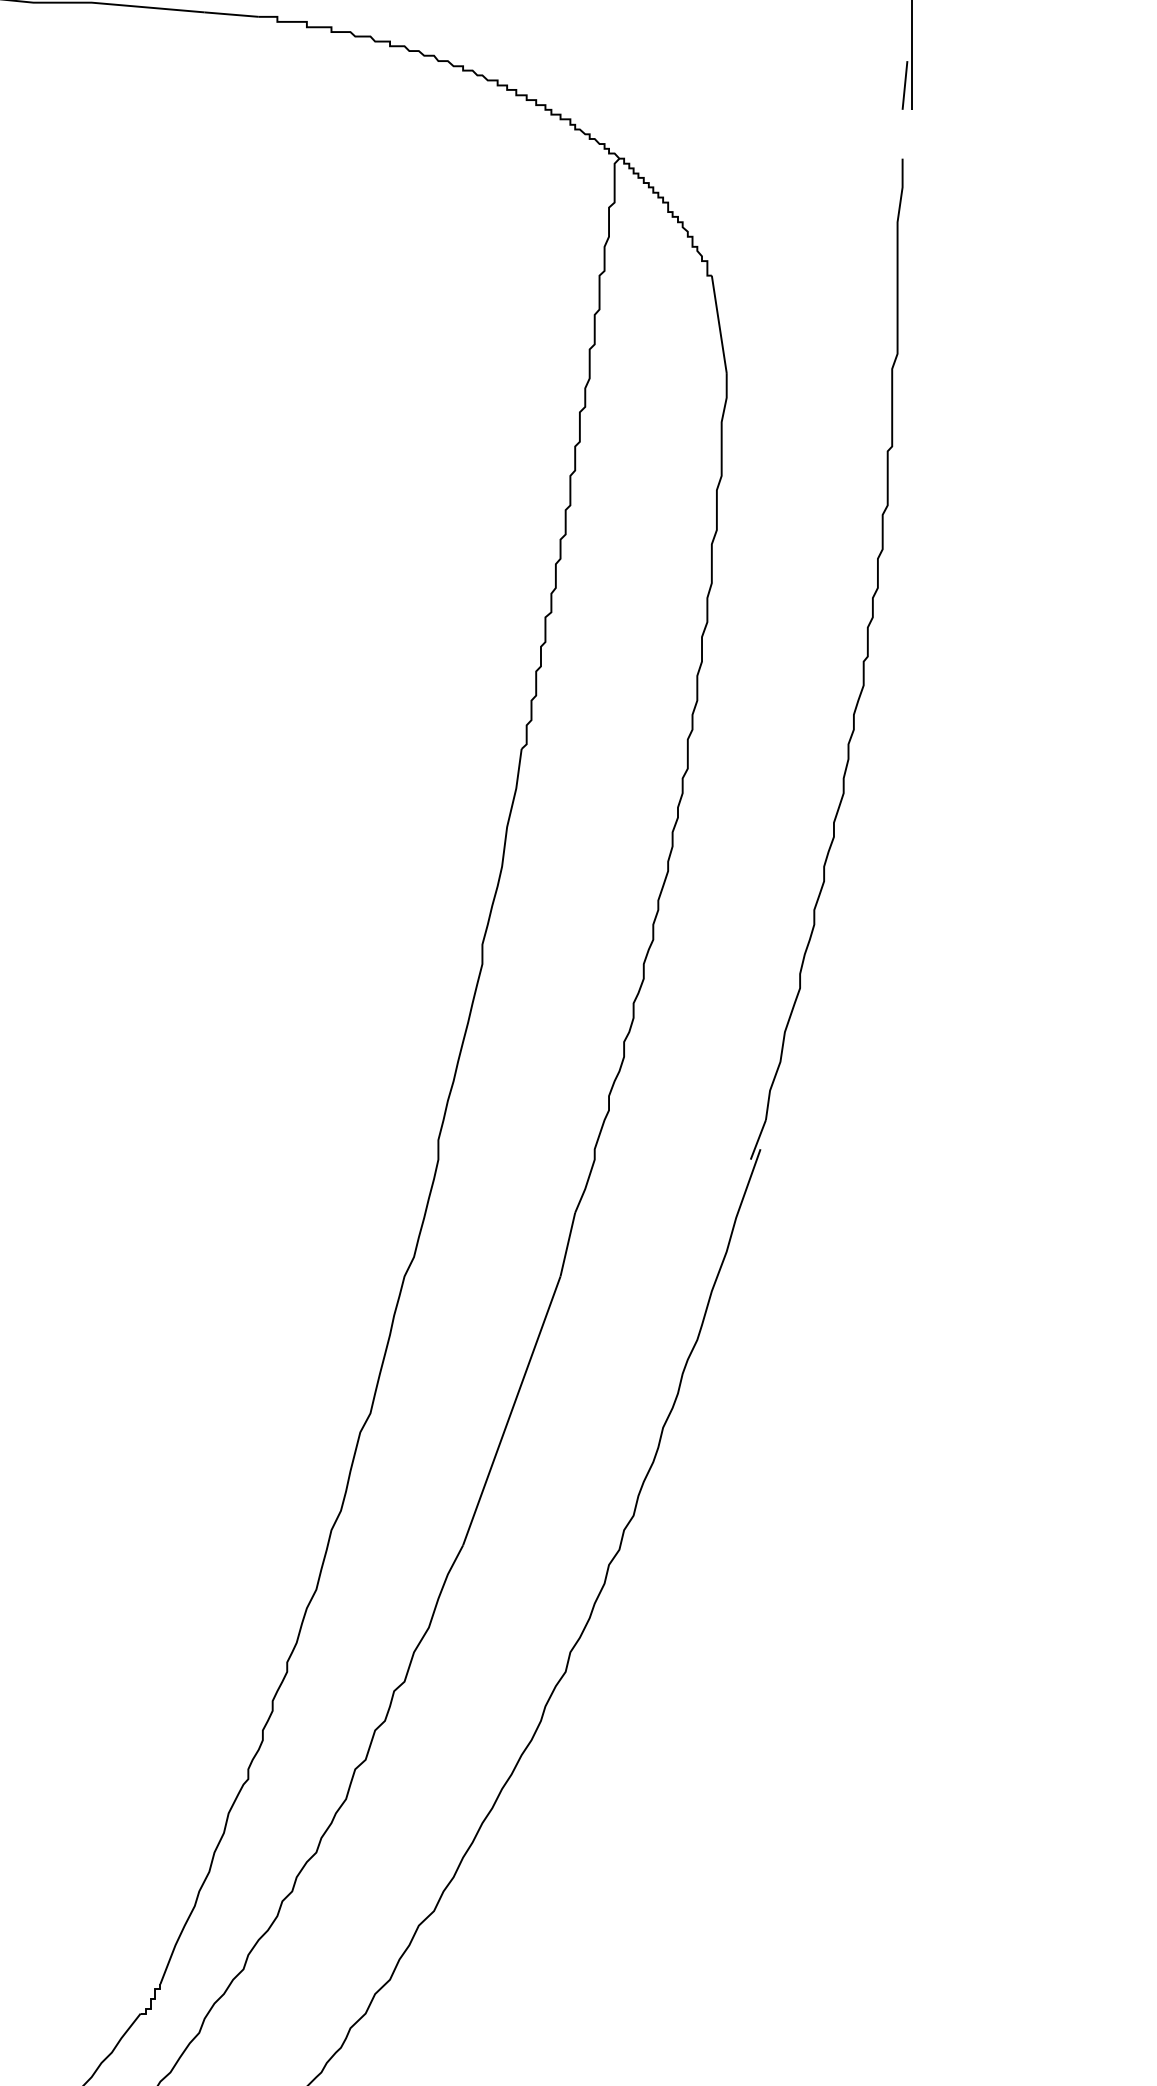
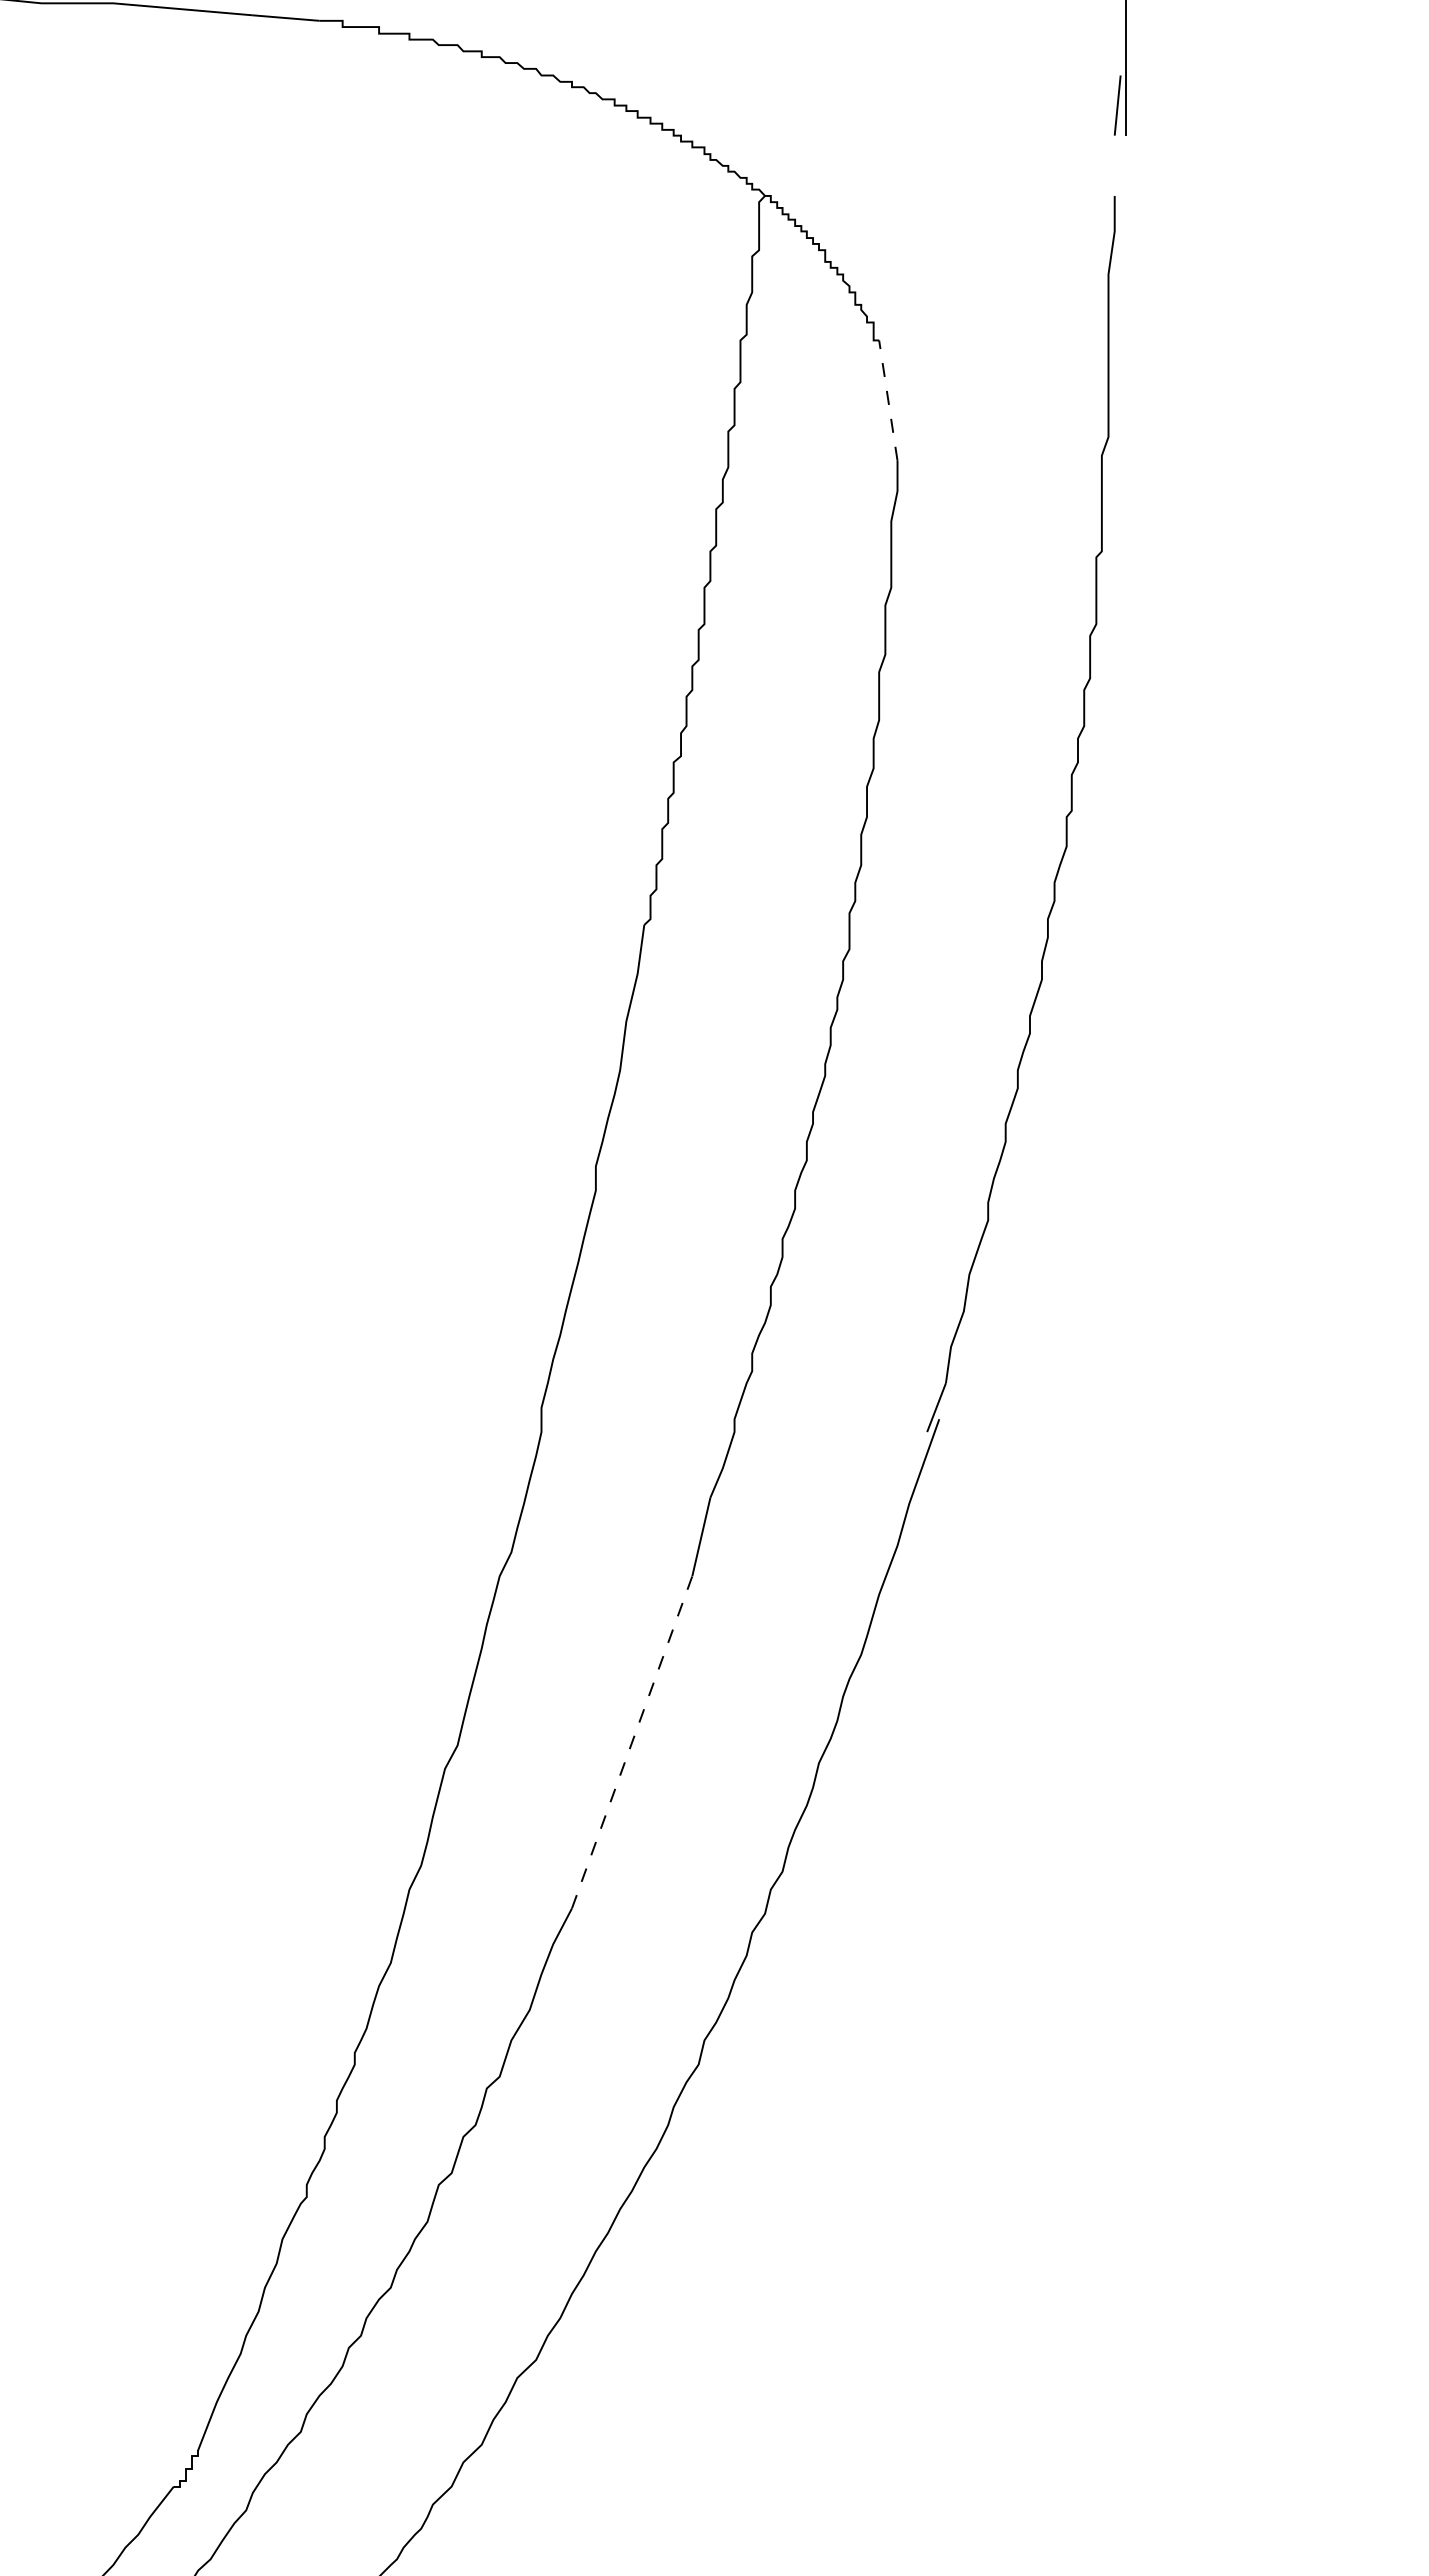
line: (719, 324) -> (888, 400), solid -> dashed
line: (512, 1411) -> (632, 1742), solid -> dashed

